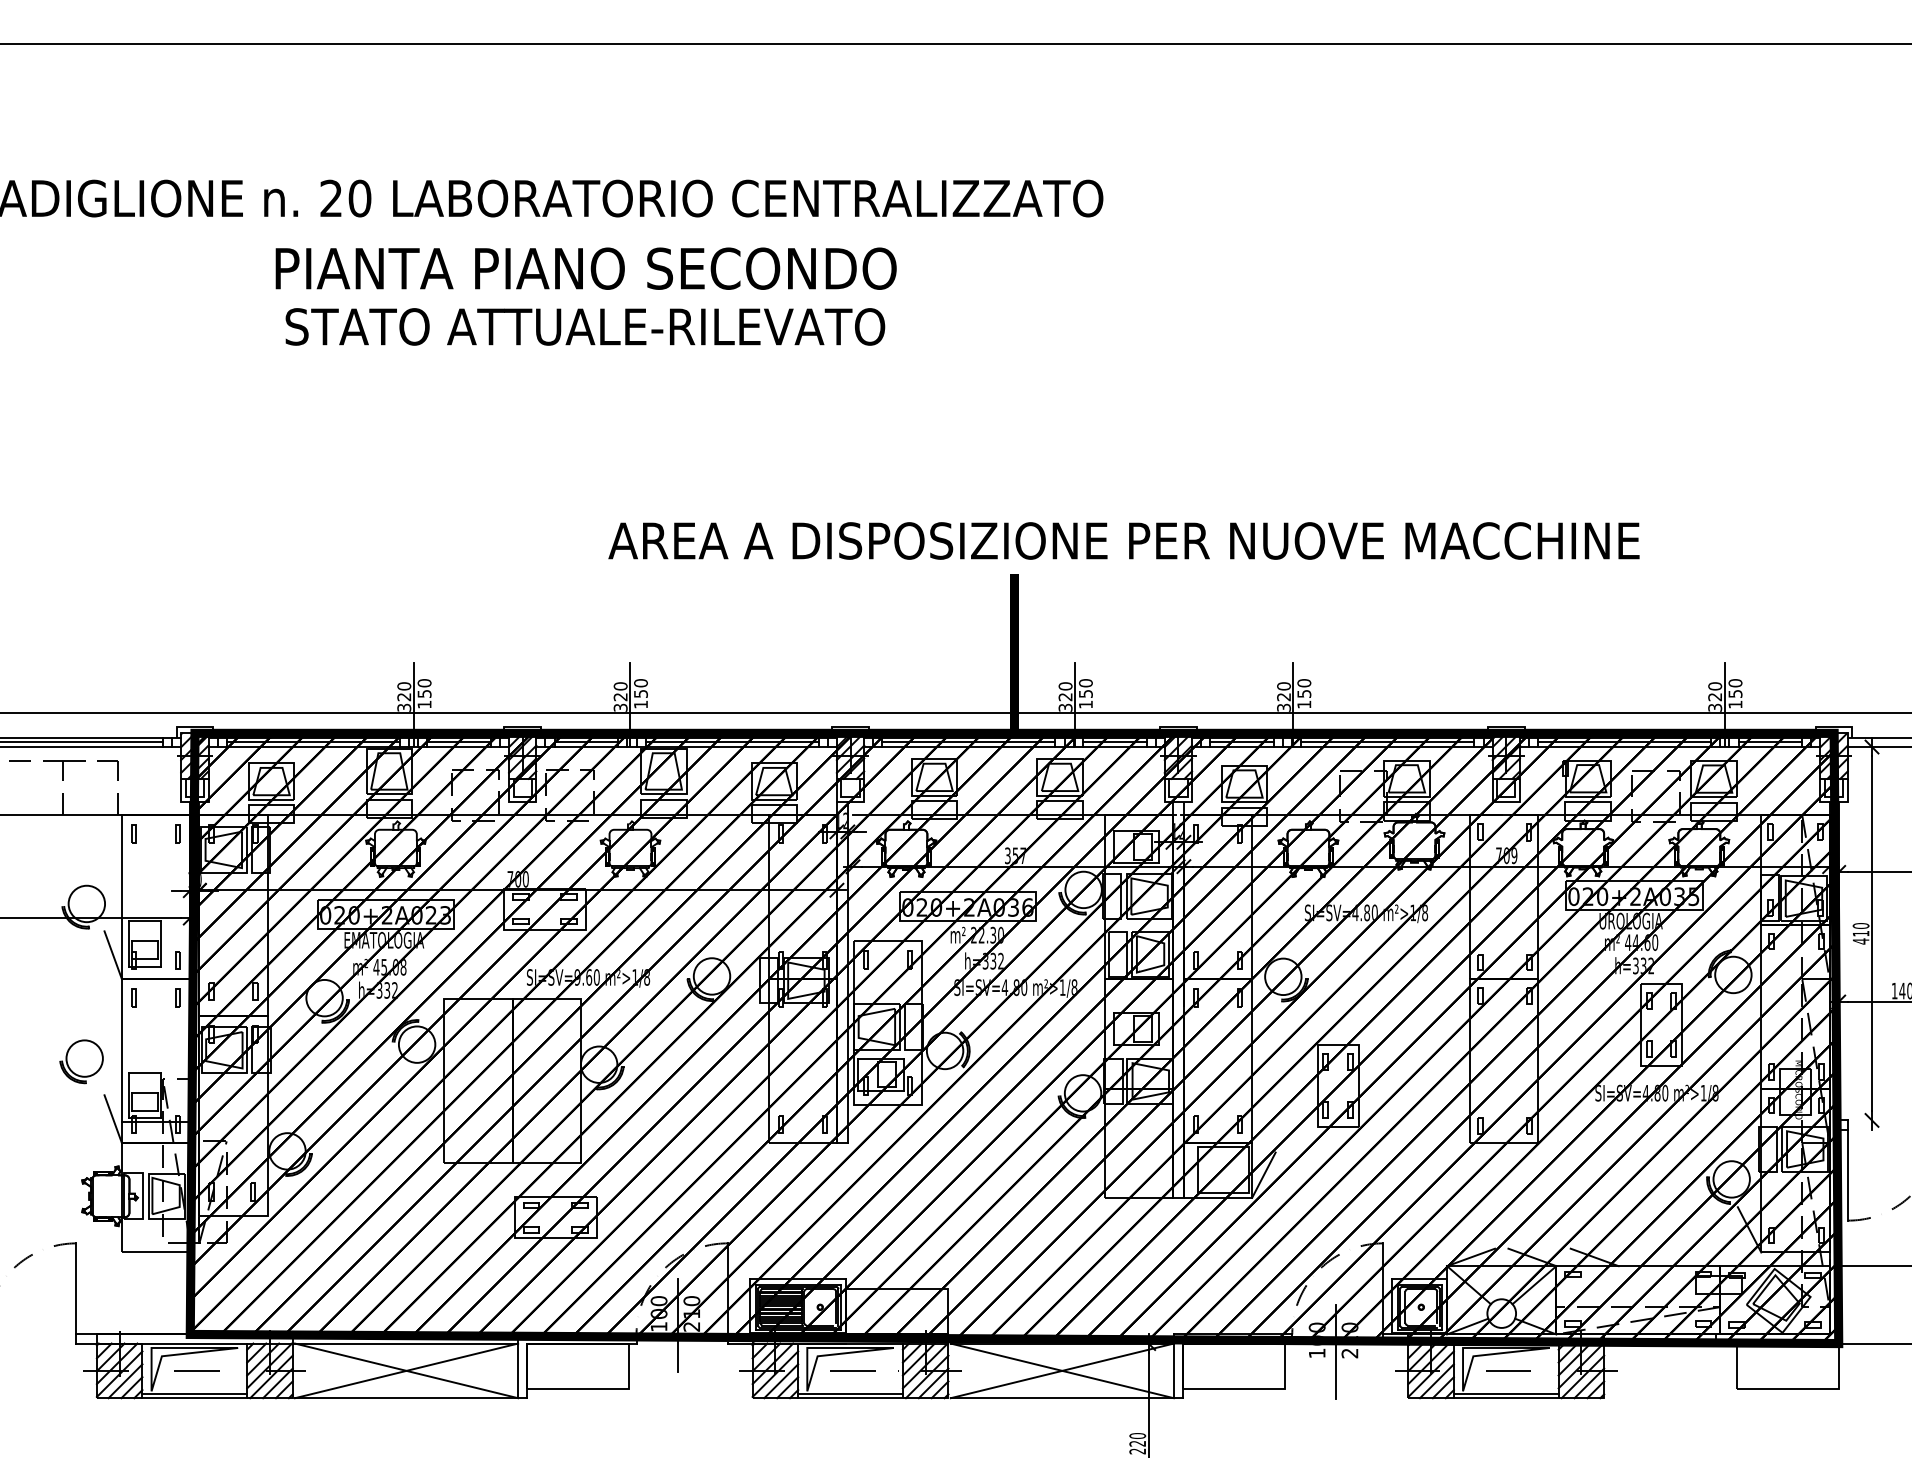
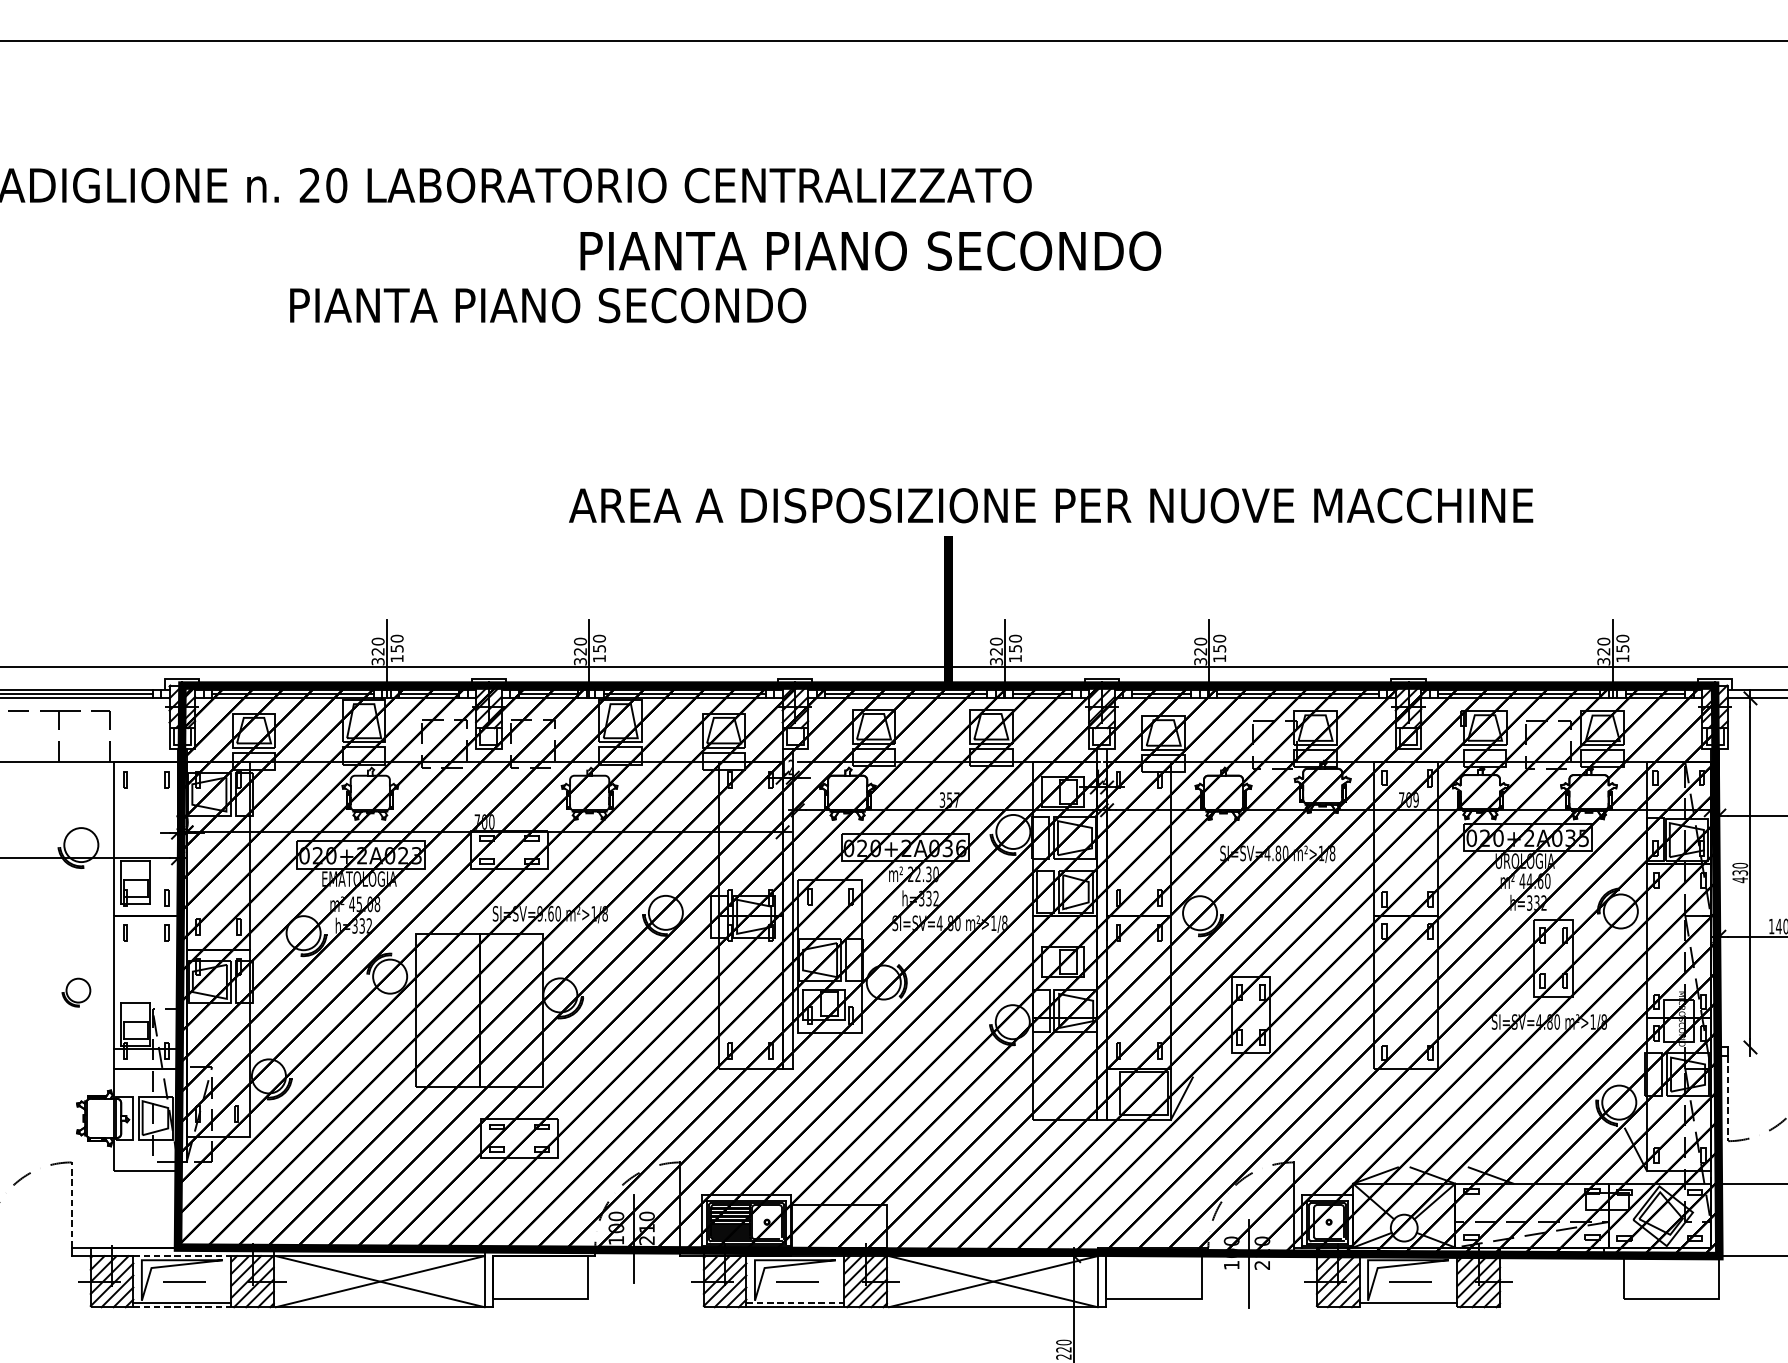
text: (585, 268) -> (870, 250), moved
text: (585, 326) -> (547, 305), STATO ATTUALE-RILEVATO -> PIANTA PIANO SECONDO
text: (1860, 933) -> (1739, 872), 410 -> 430
line: (112, 955) -> (105, 893), removed
part: (81, 1061) -> (76, 992), size x0.7
line: (112, 1119) -> (105, 1046), removed
line: (1848, 1175) -> (1728, 1098), solid -> dashed
line: (76, 1288) -> (71, 1204), solid -> dashed
line: (195, 1343) -> (182, 1256), solid -> dashed
line: (851, 1393) -> (796, 1302), solid -> dashed
line: (195, 1398) -> (182, 1307), solid -> dashed
line: (1505, 1398) -> (1407, 1307), removed

